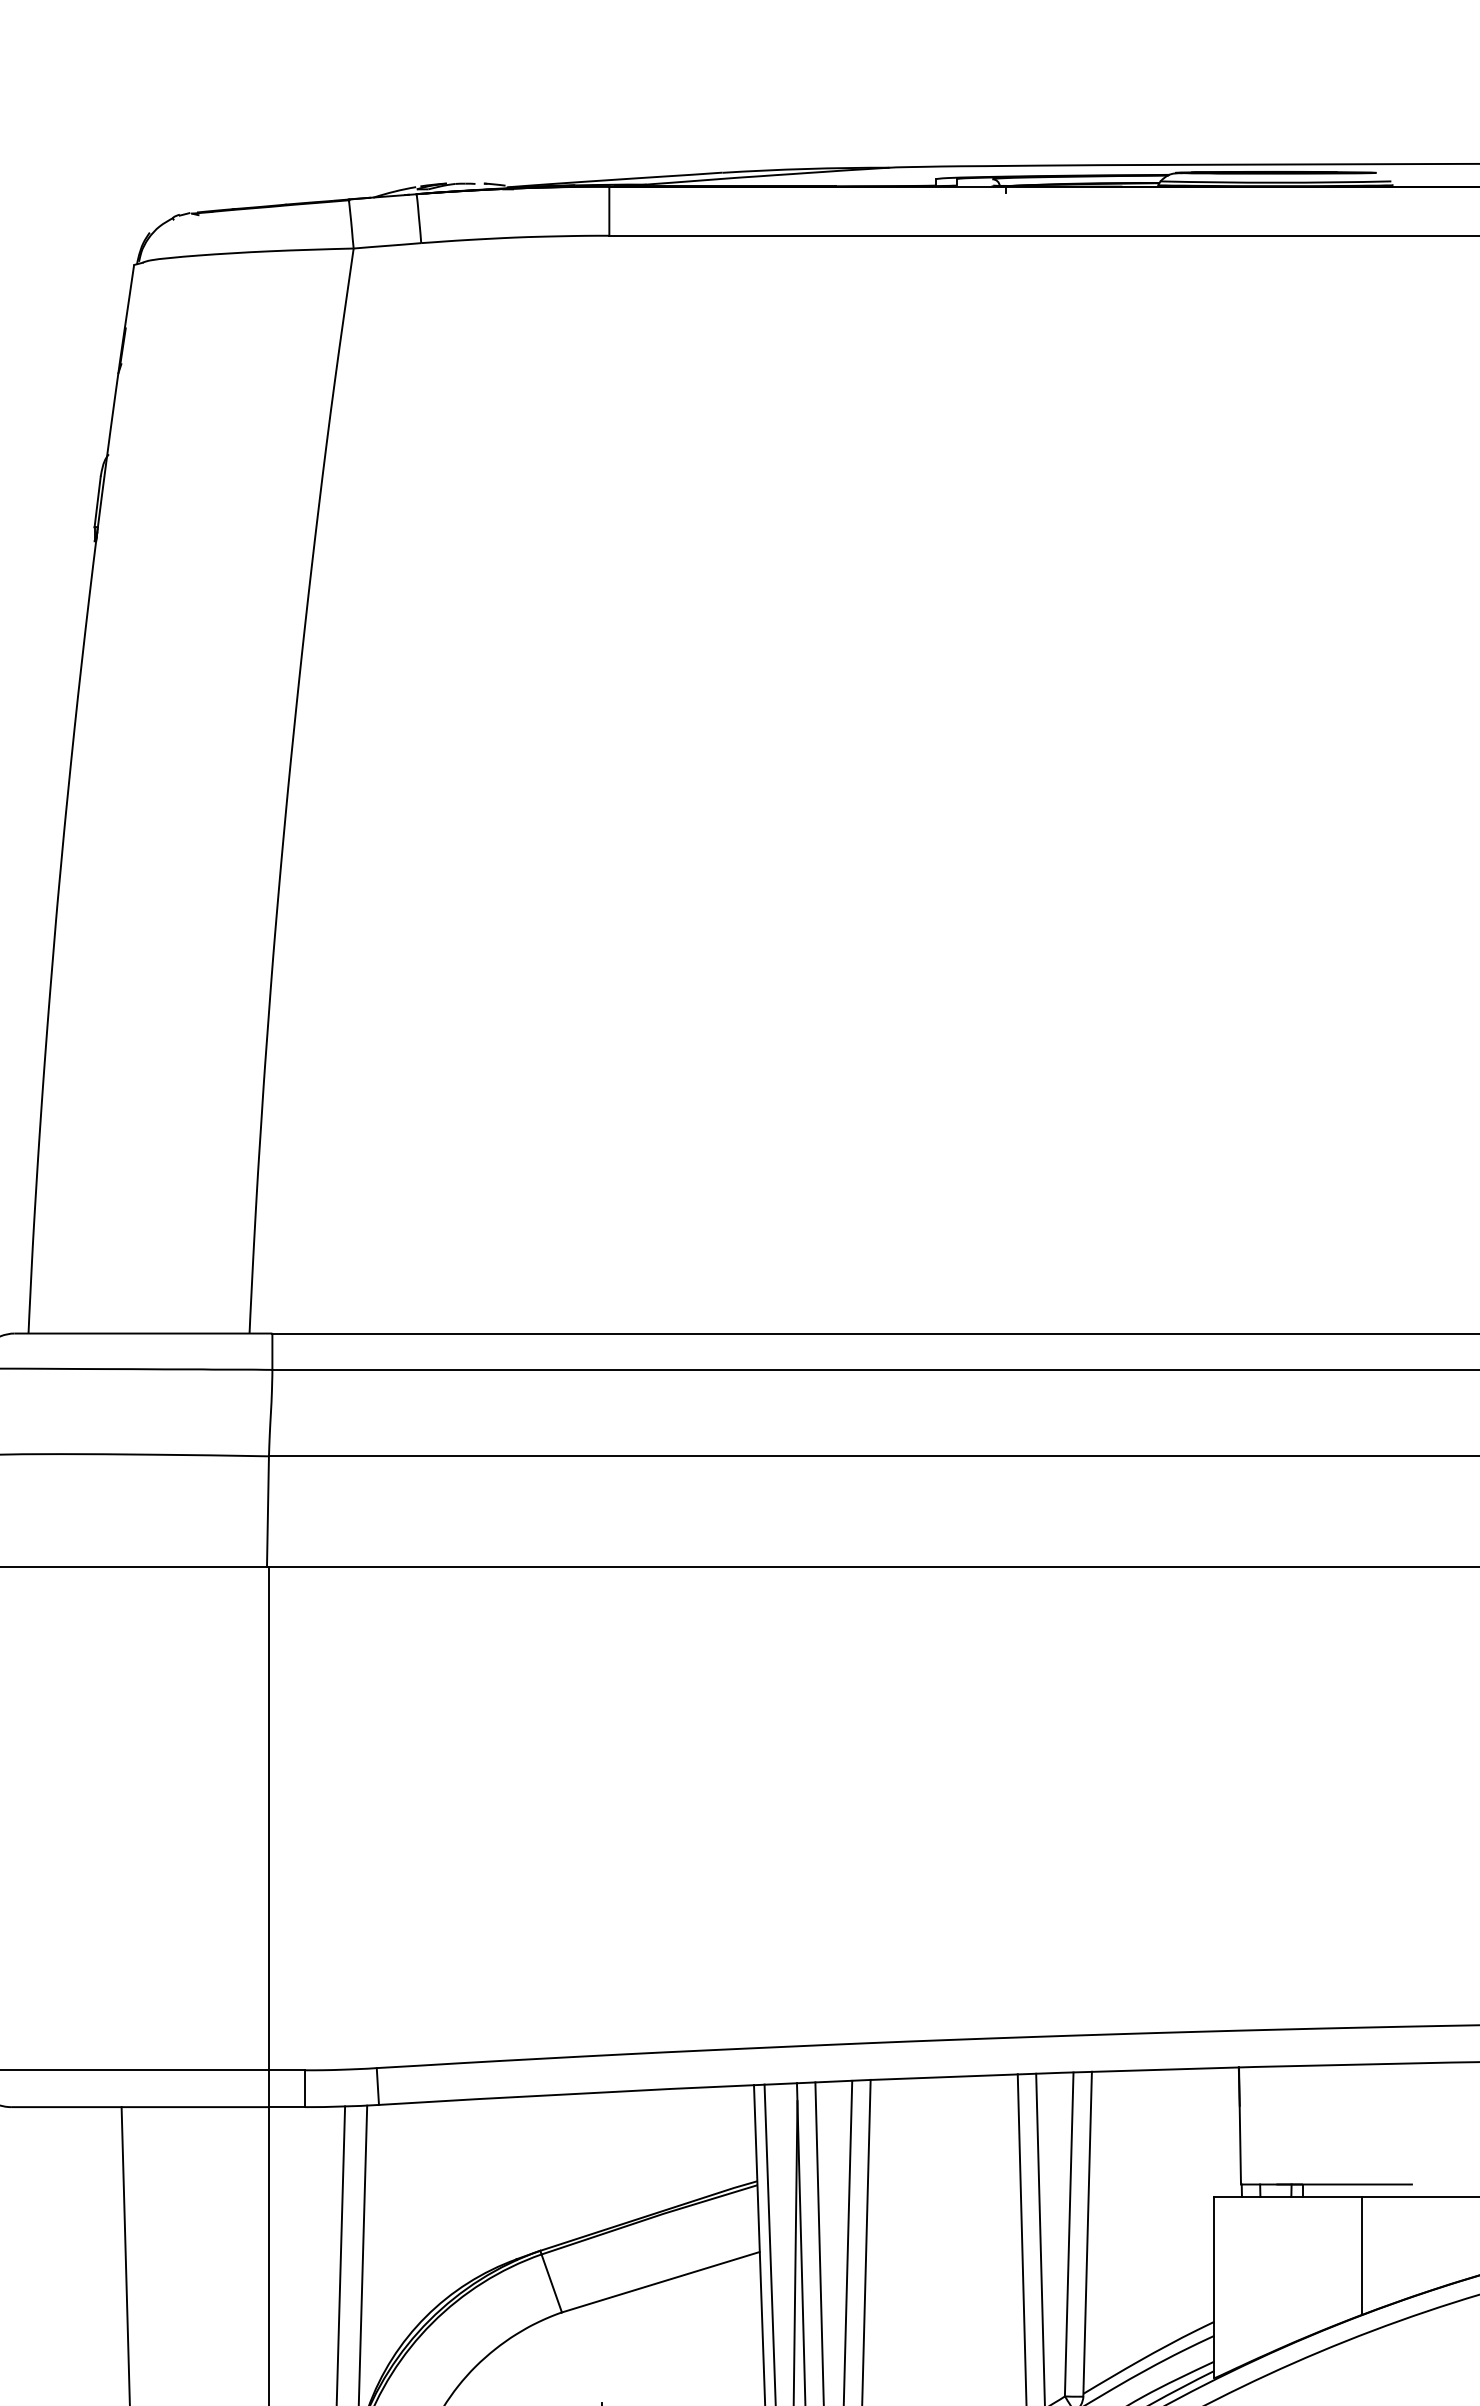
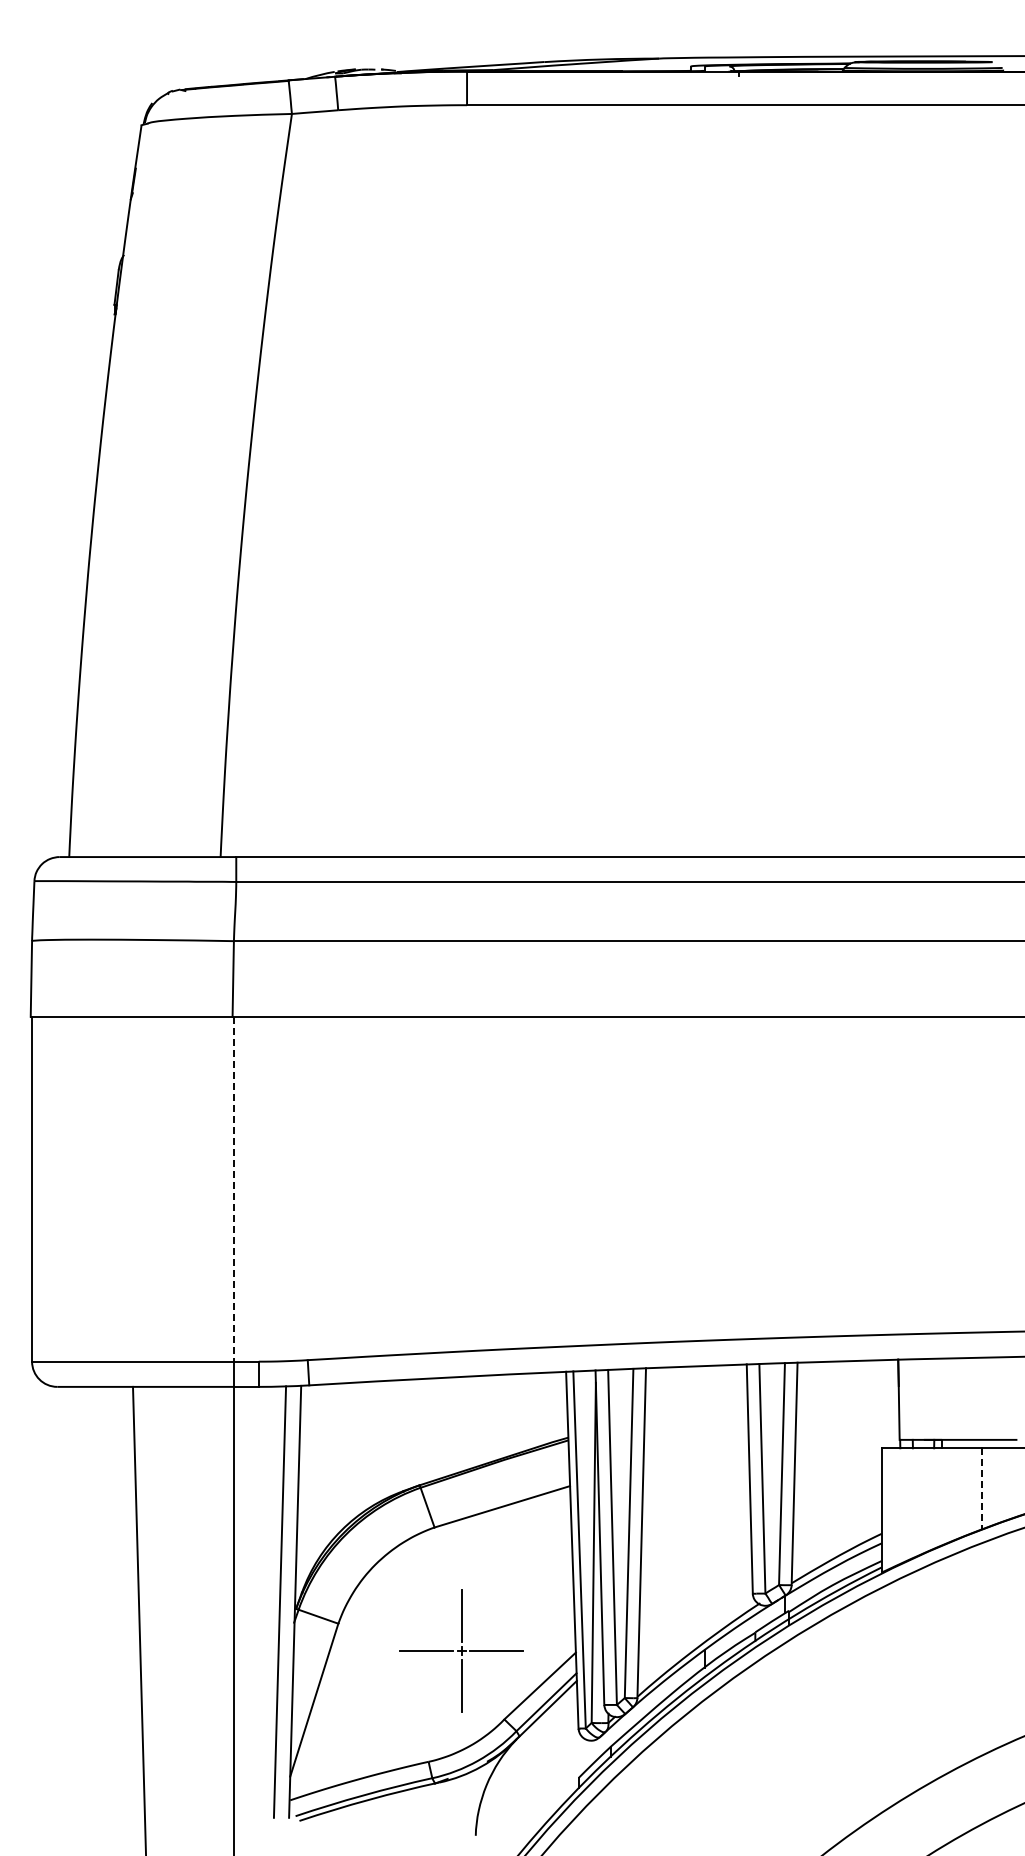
line: (268, 1818) -> (233, 1189), solid -> dashed
line: (1361, 2256) -> (982, 1489), solid -> dashed

